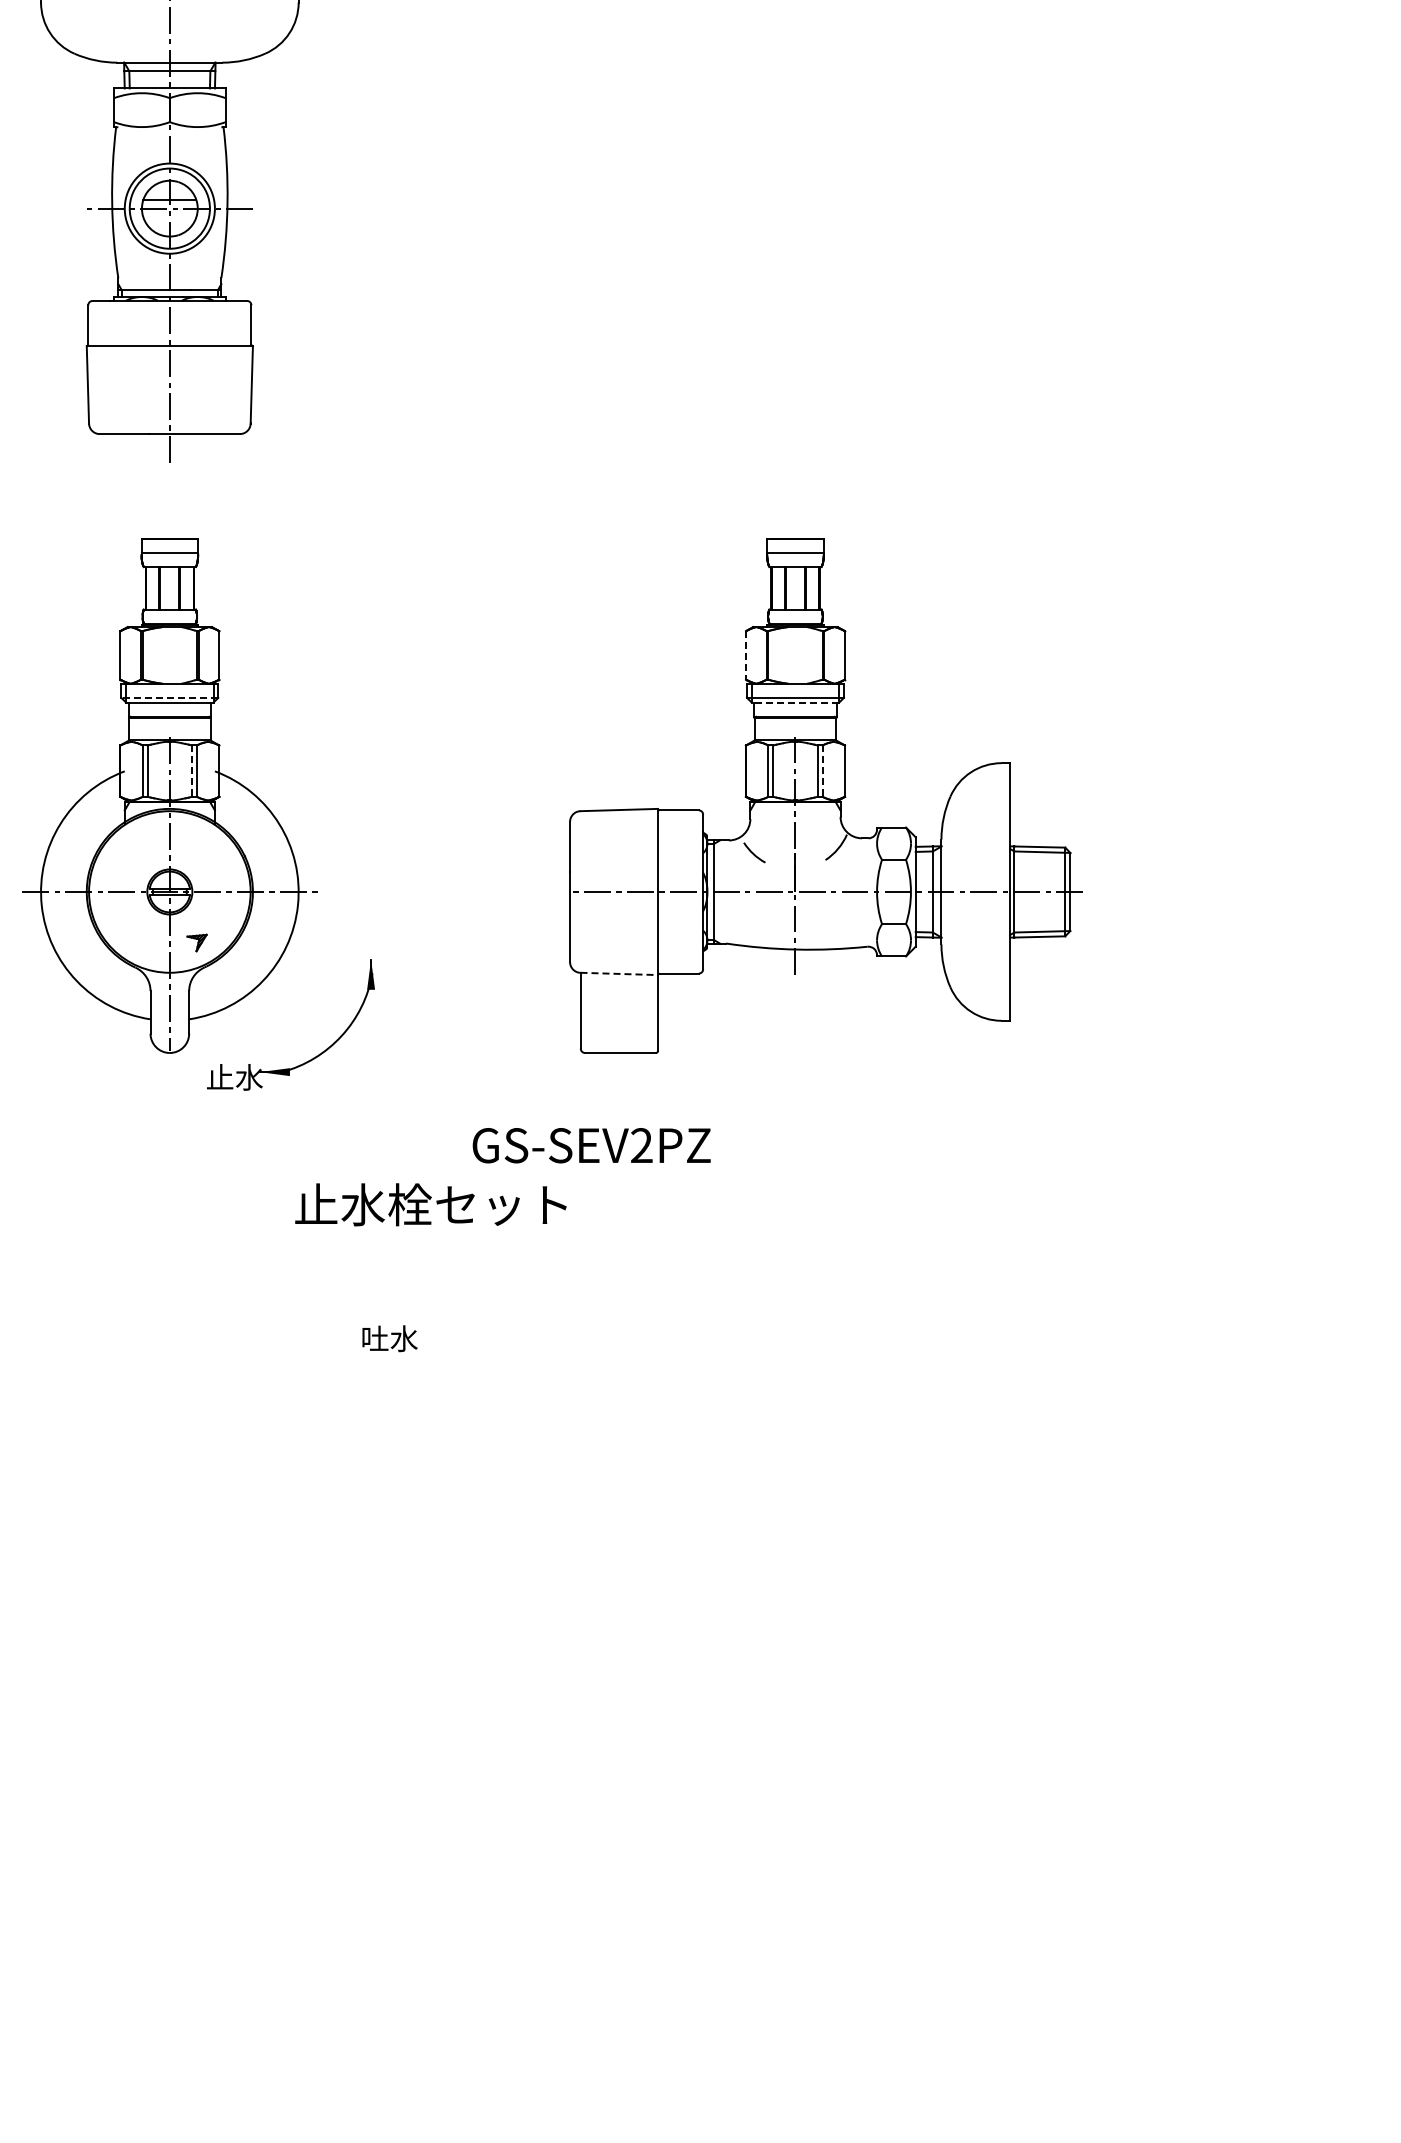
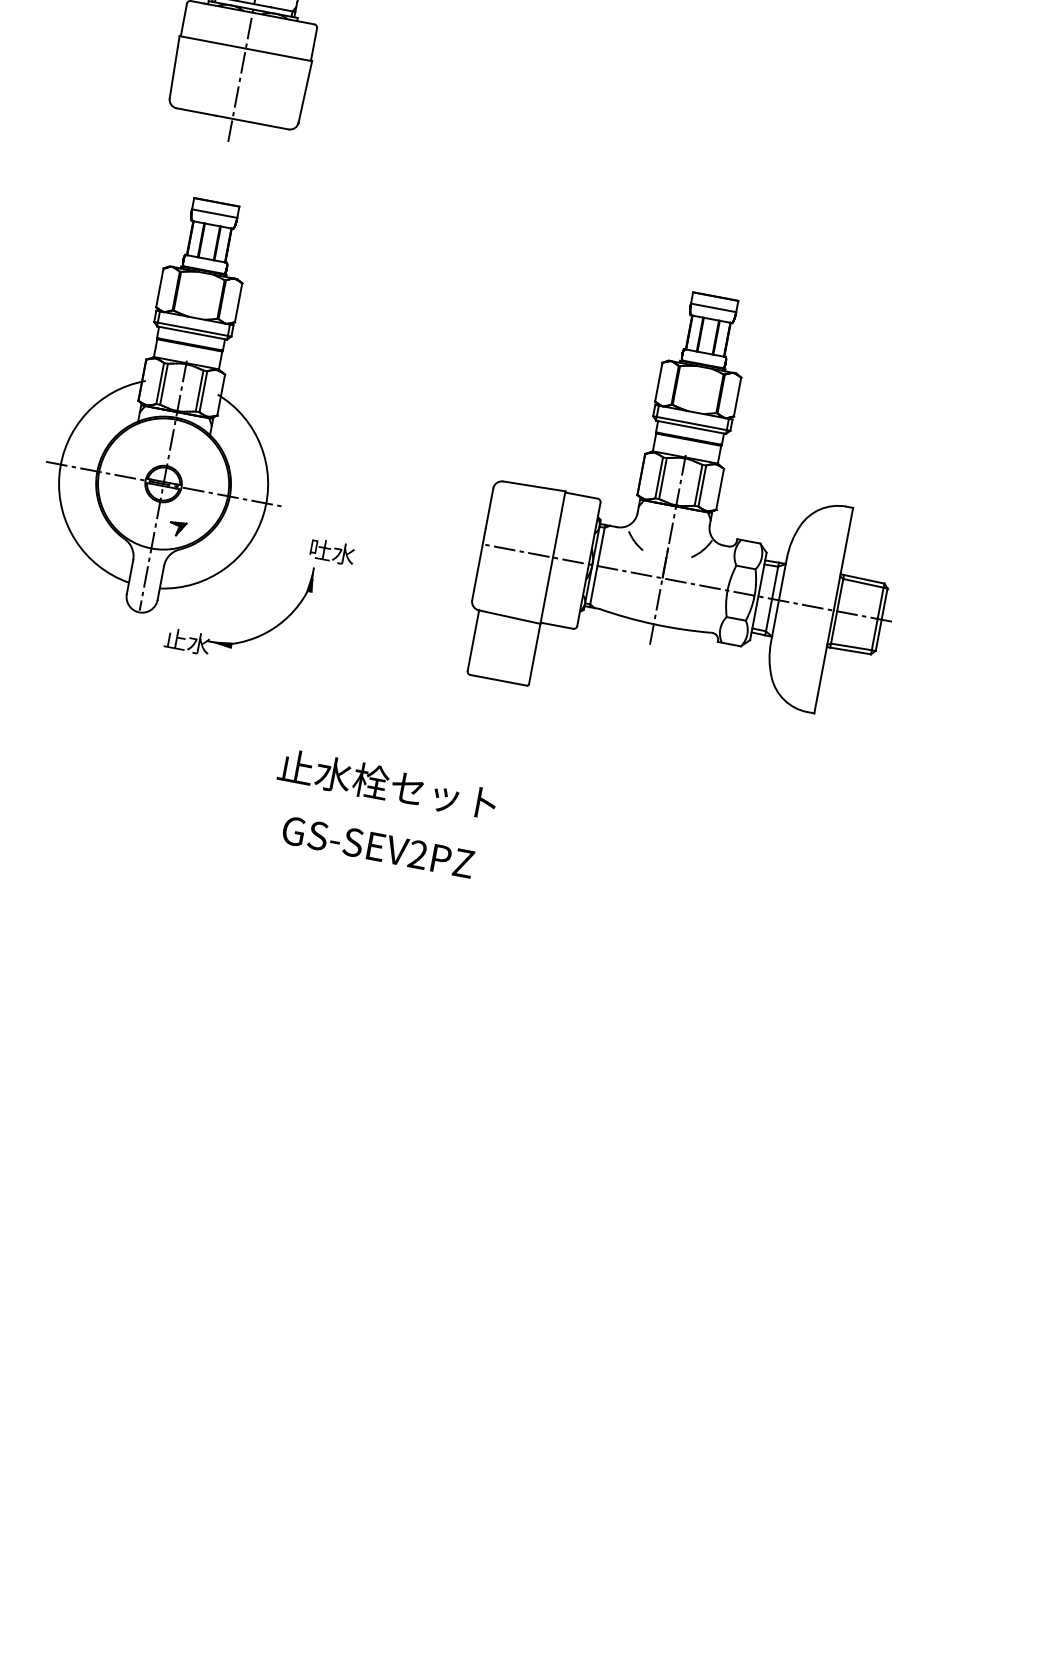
line: (746, 655) -> (659, 382), dashed -> solid
line: (169, 697) -> (192, 328), dashed -> solid
line: (795, 702) -> (691, 427), dashed -> solid
line: (192, 771) -> (199, 391), dashed -> solid
line: (822, 771) -> (702, 486), dashed -> solid
line: (619, 973) -> (509, 616), dashed -> solid
text: (591, 1145) -> (378, 847), moved
text: (430, 1204) -> (387, 784), moved
text: (389, 1338) -> (332, 551), moved

